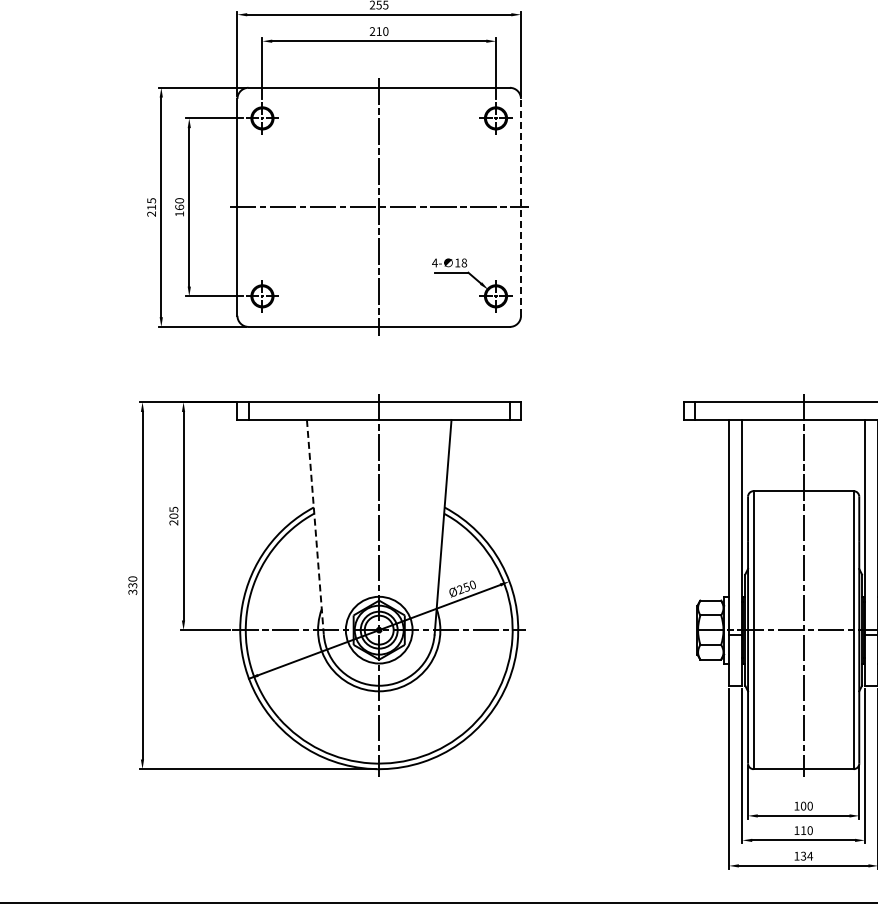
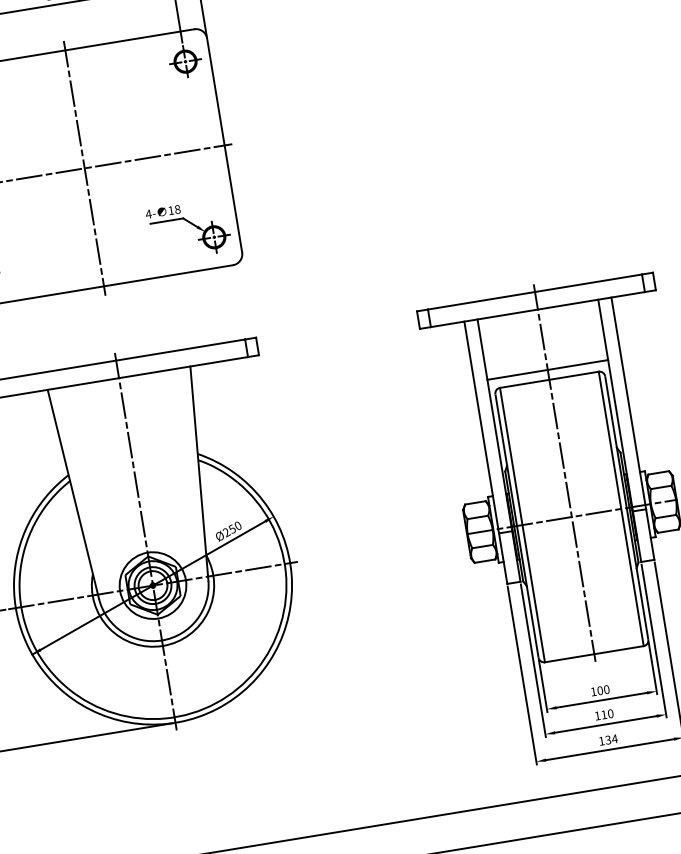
line: (521, 206) -> (224, 144), dashed -> solid
line: (803, 481) -> (547, 370), added
line: (315, 527) -> (73, 494), dashed -> solid

